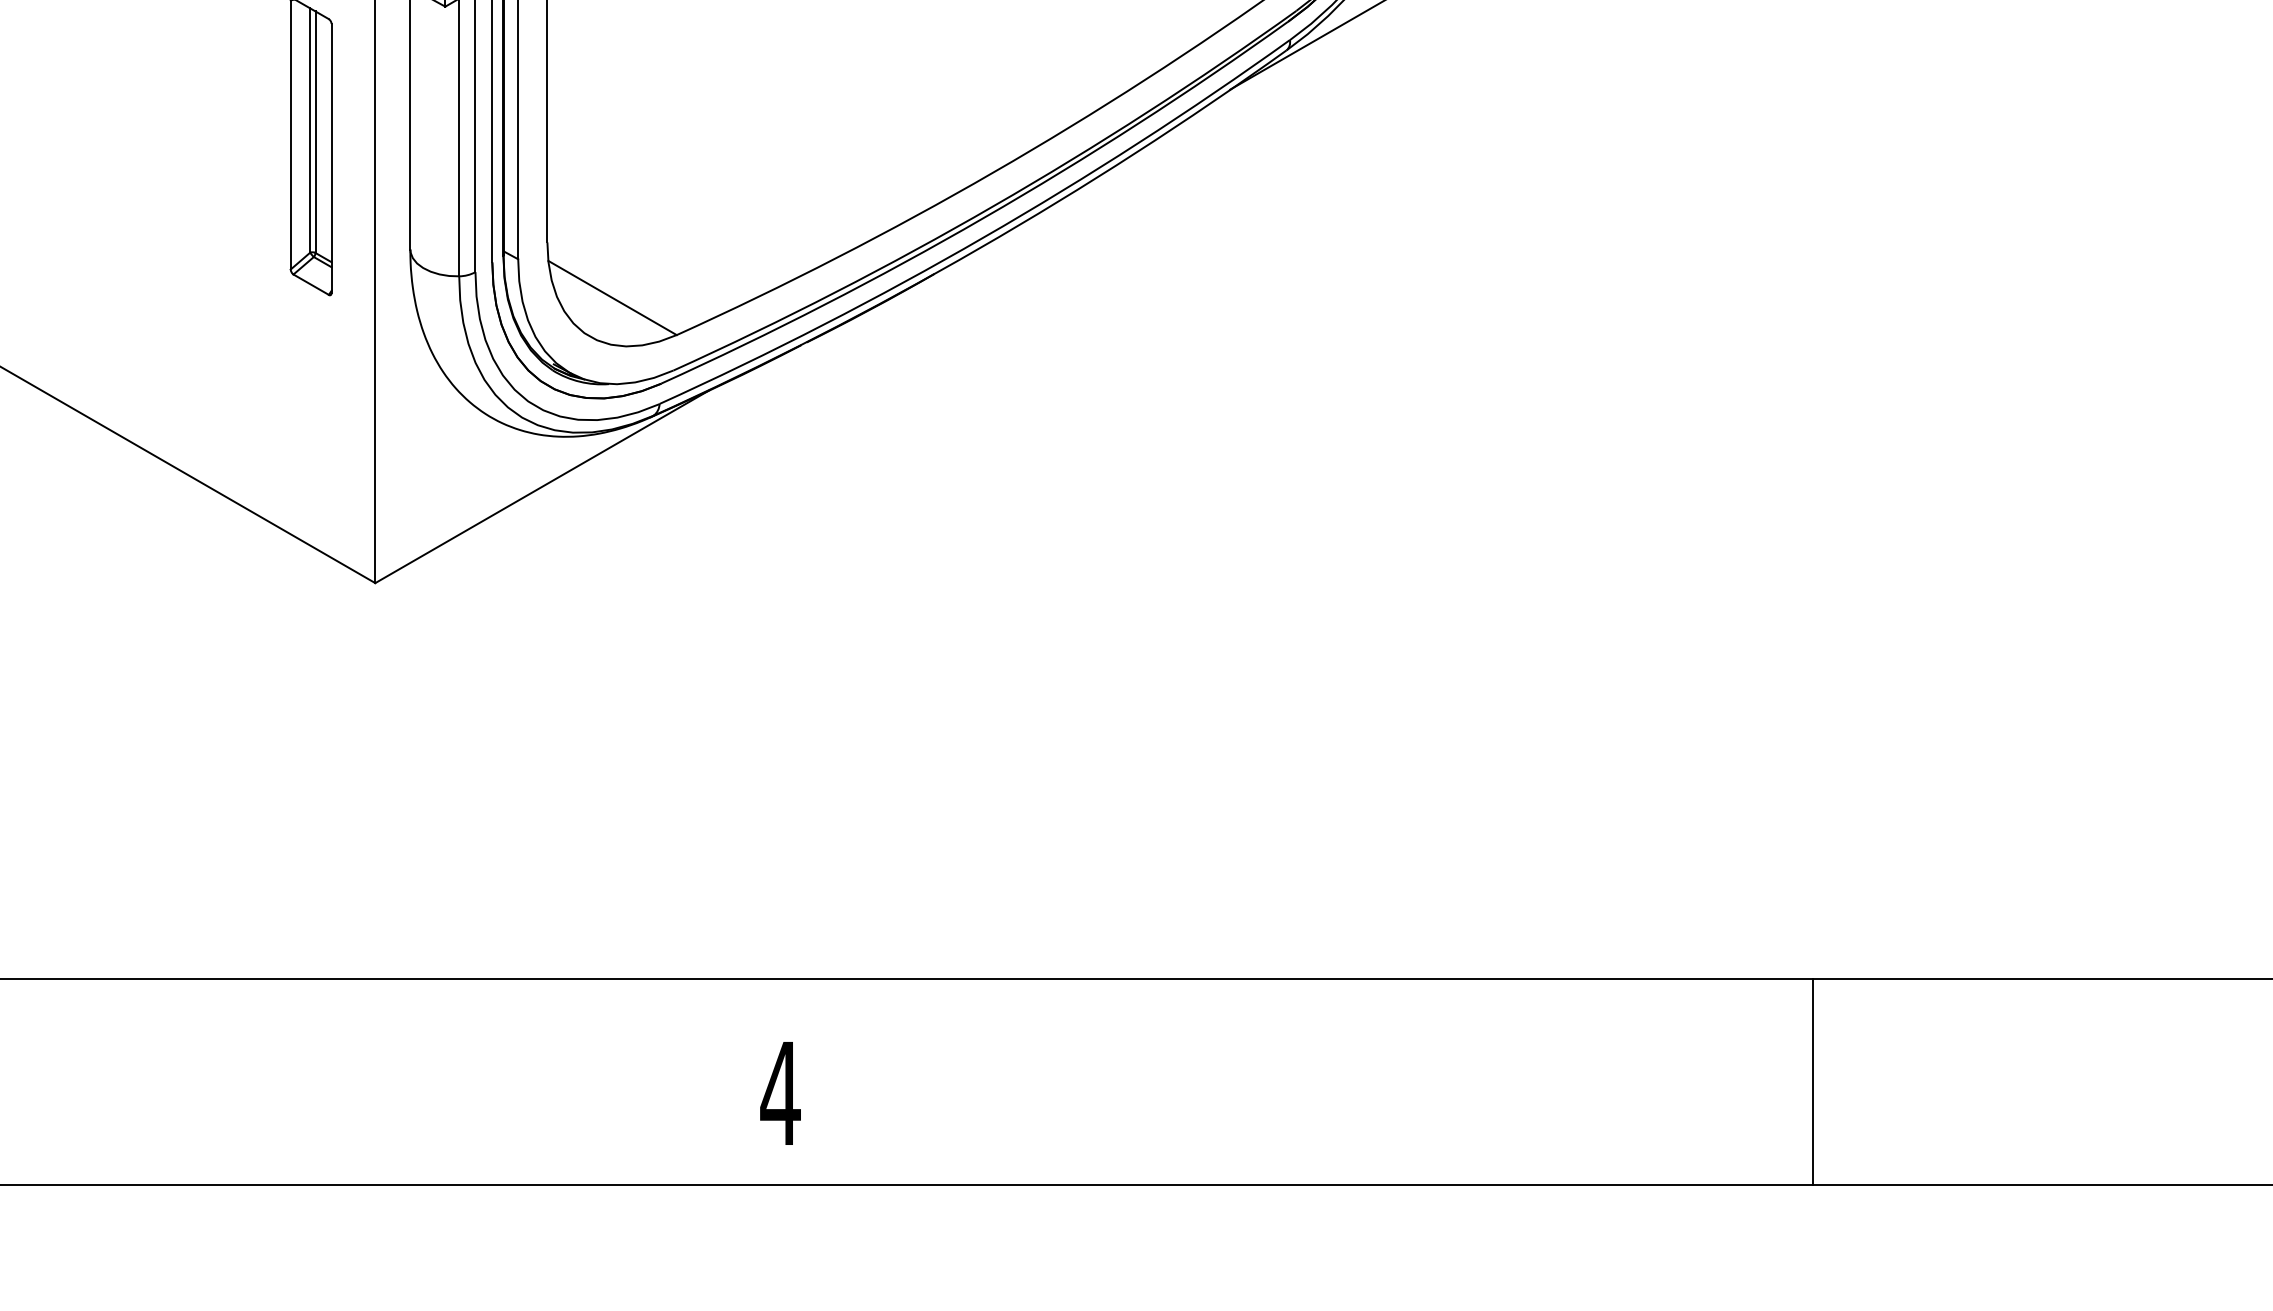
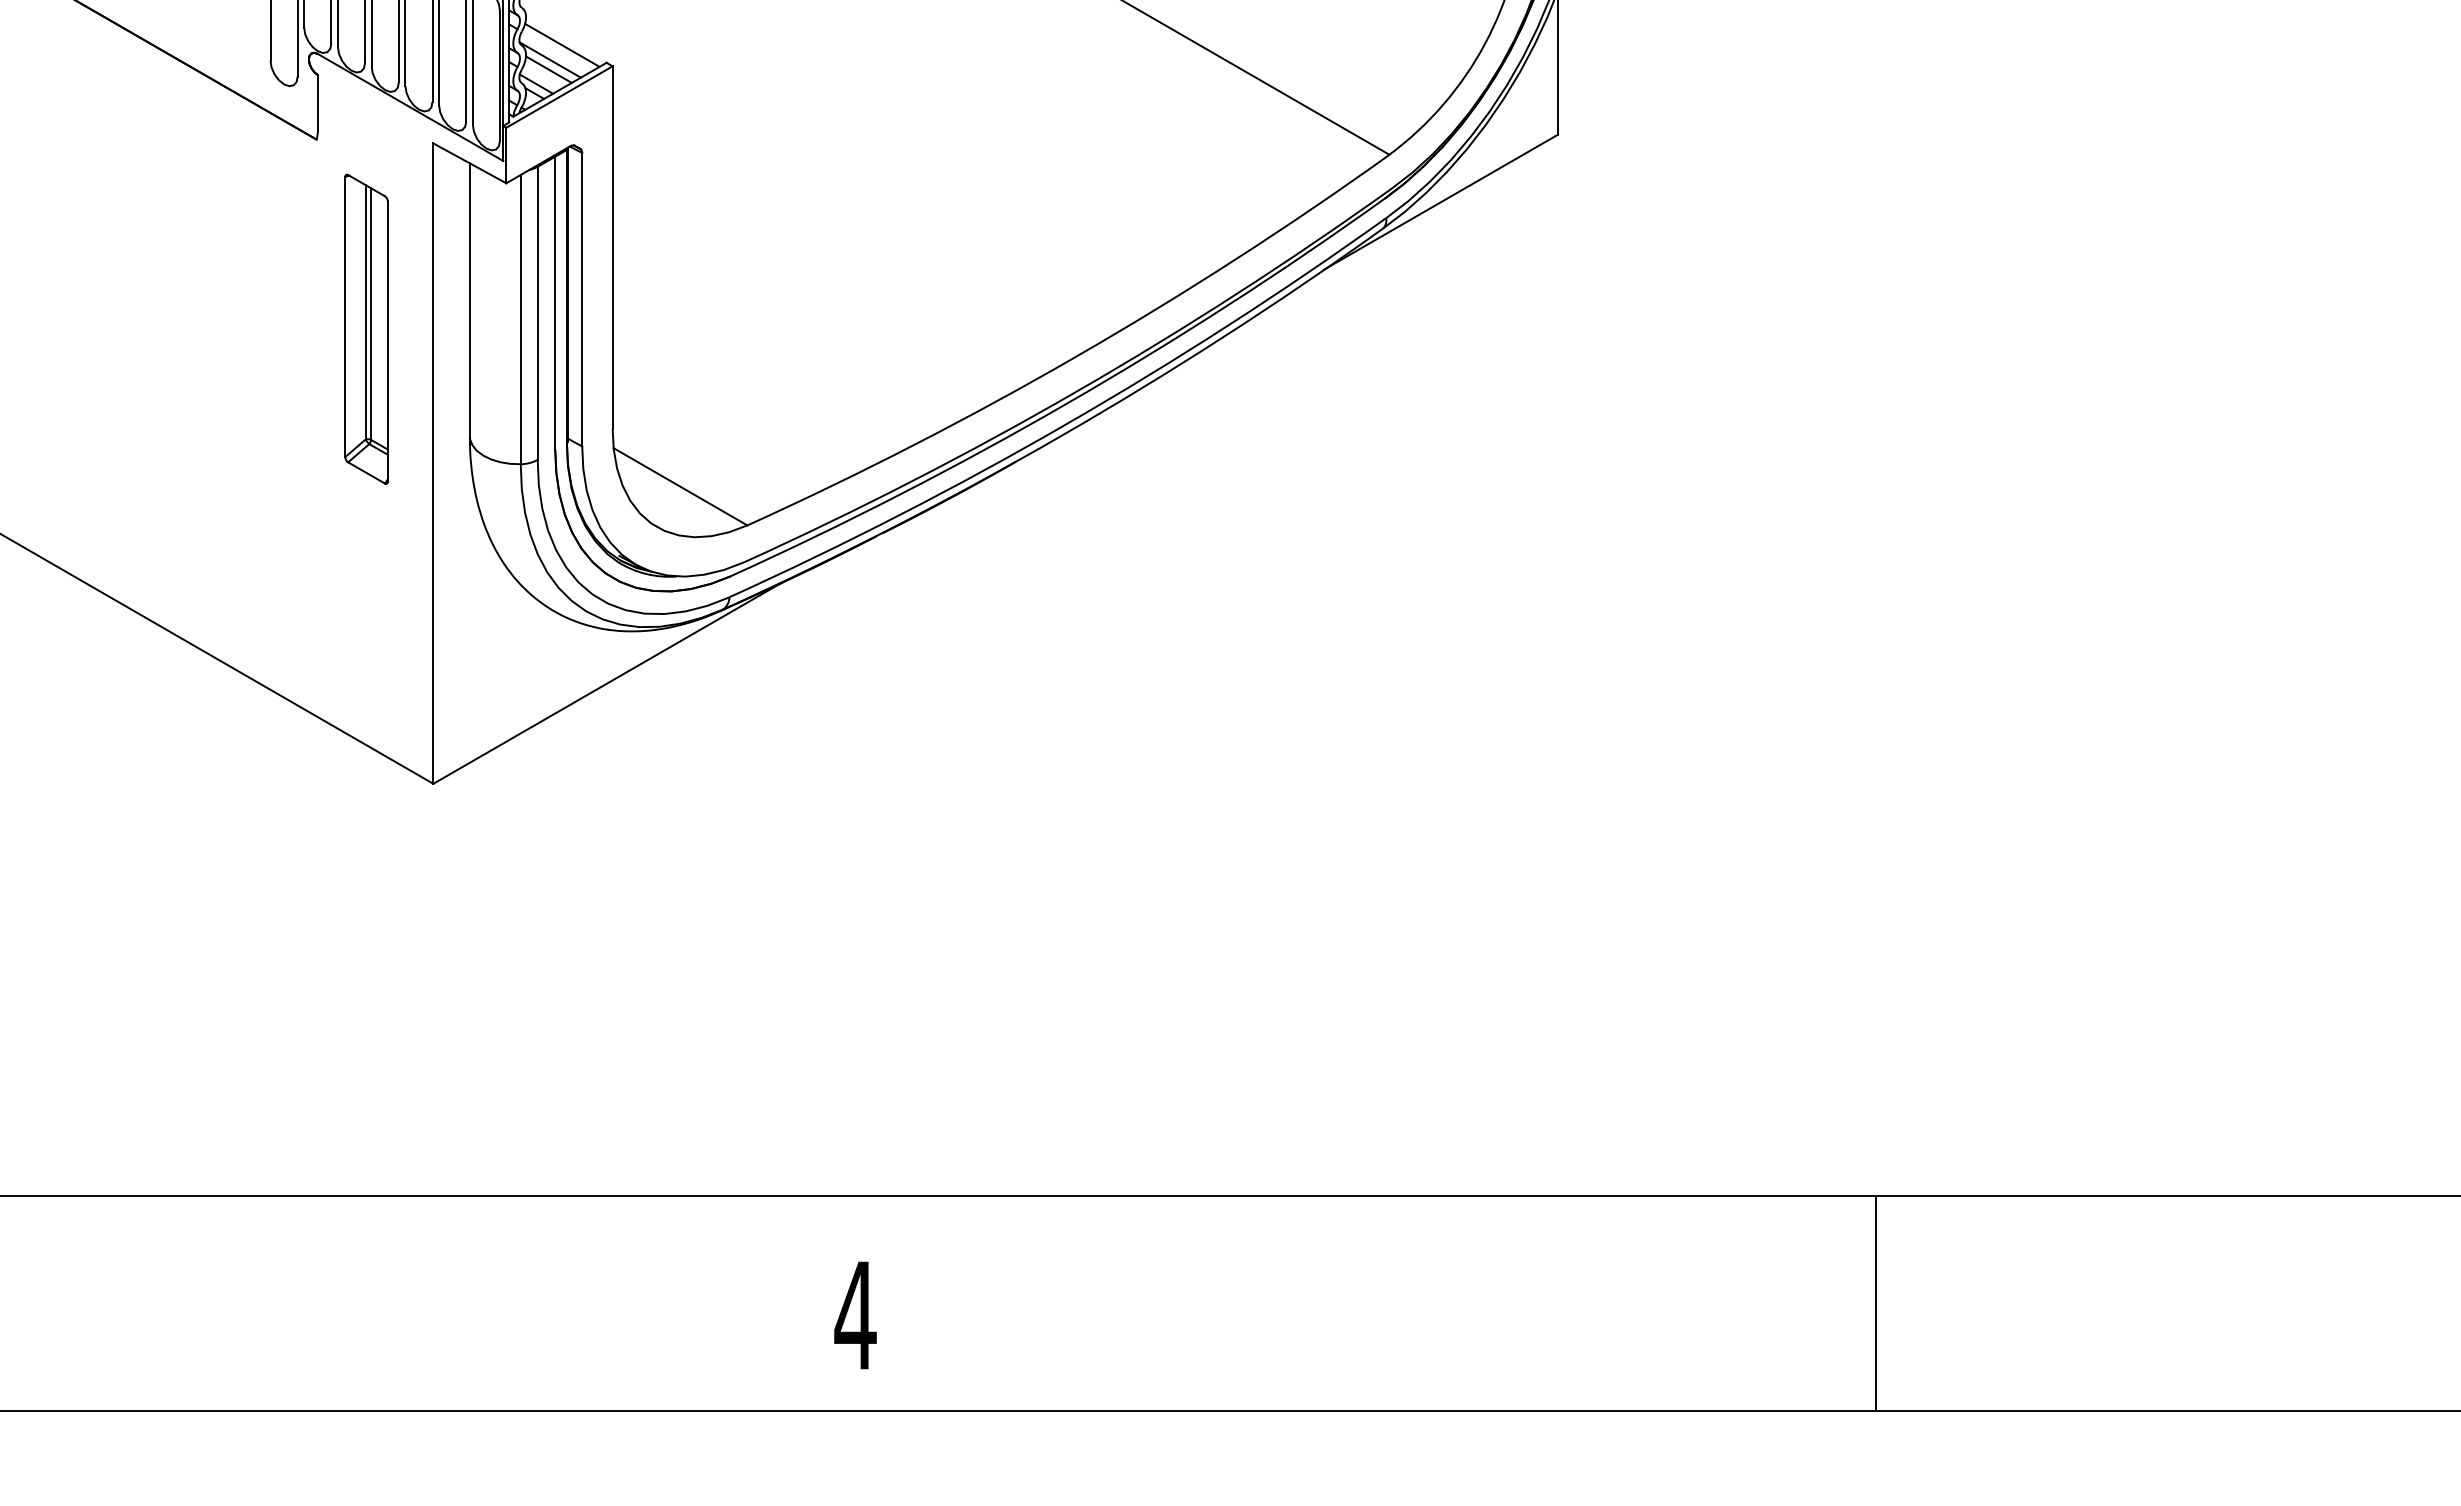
line: (1812, 1081) -> (1875, 1303), moved

